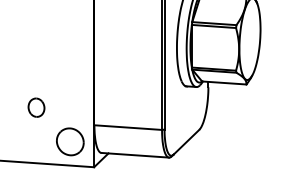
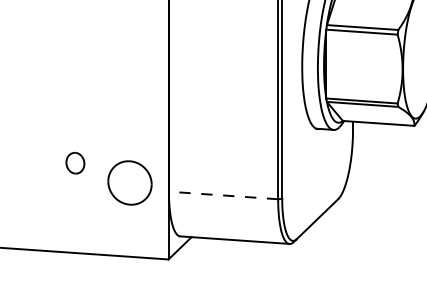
part: (36, 107) -> (75, 162), size x0.7
line: (128, 127) -> (223, 195), solid -> dashed
part: (70, 141) -> (130, 182), moved

